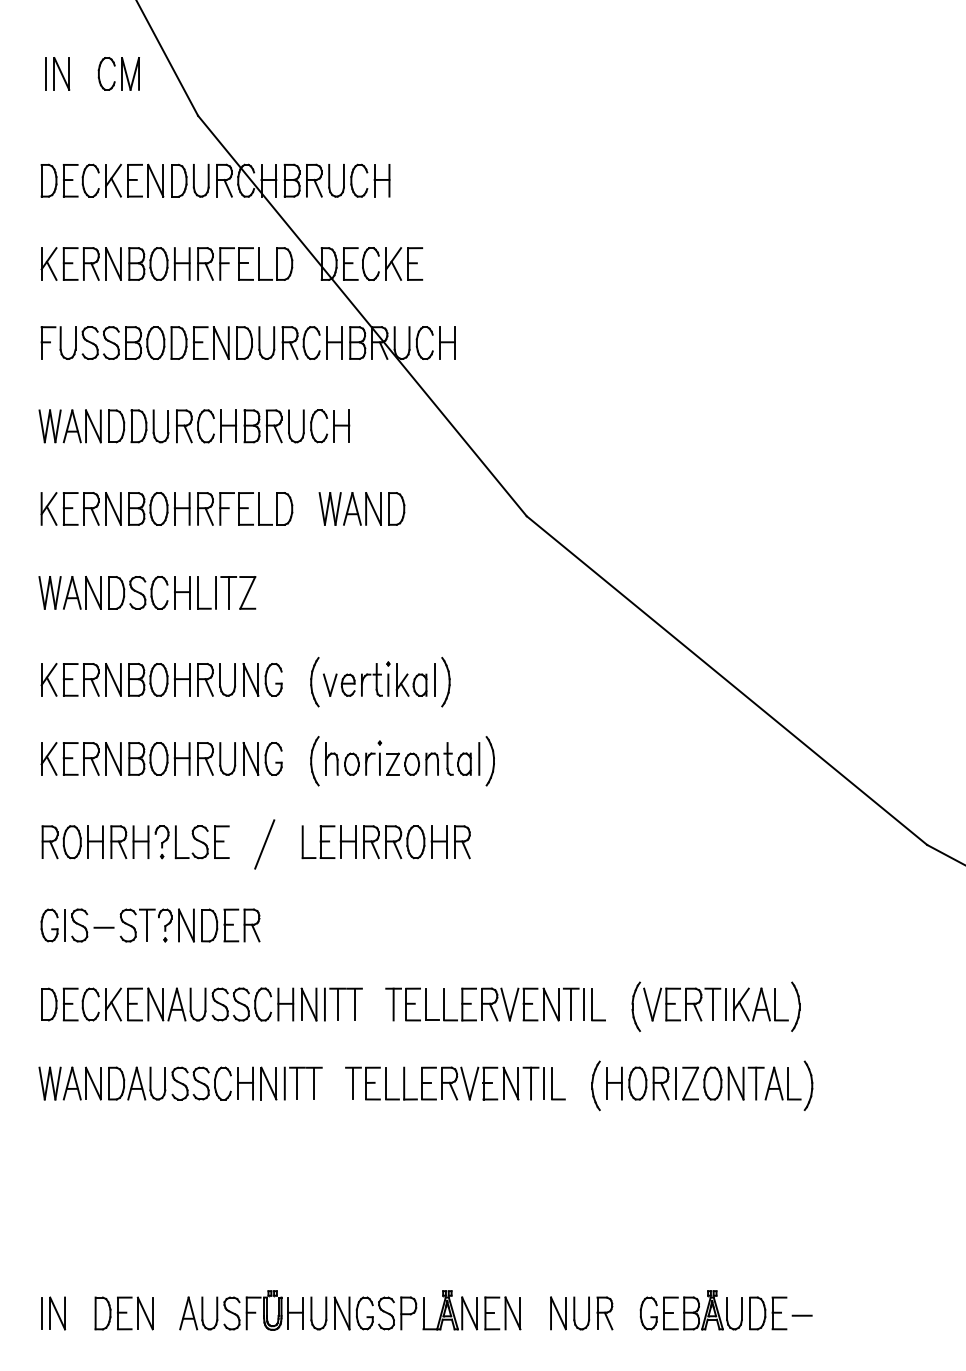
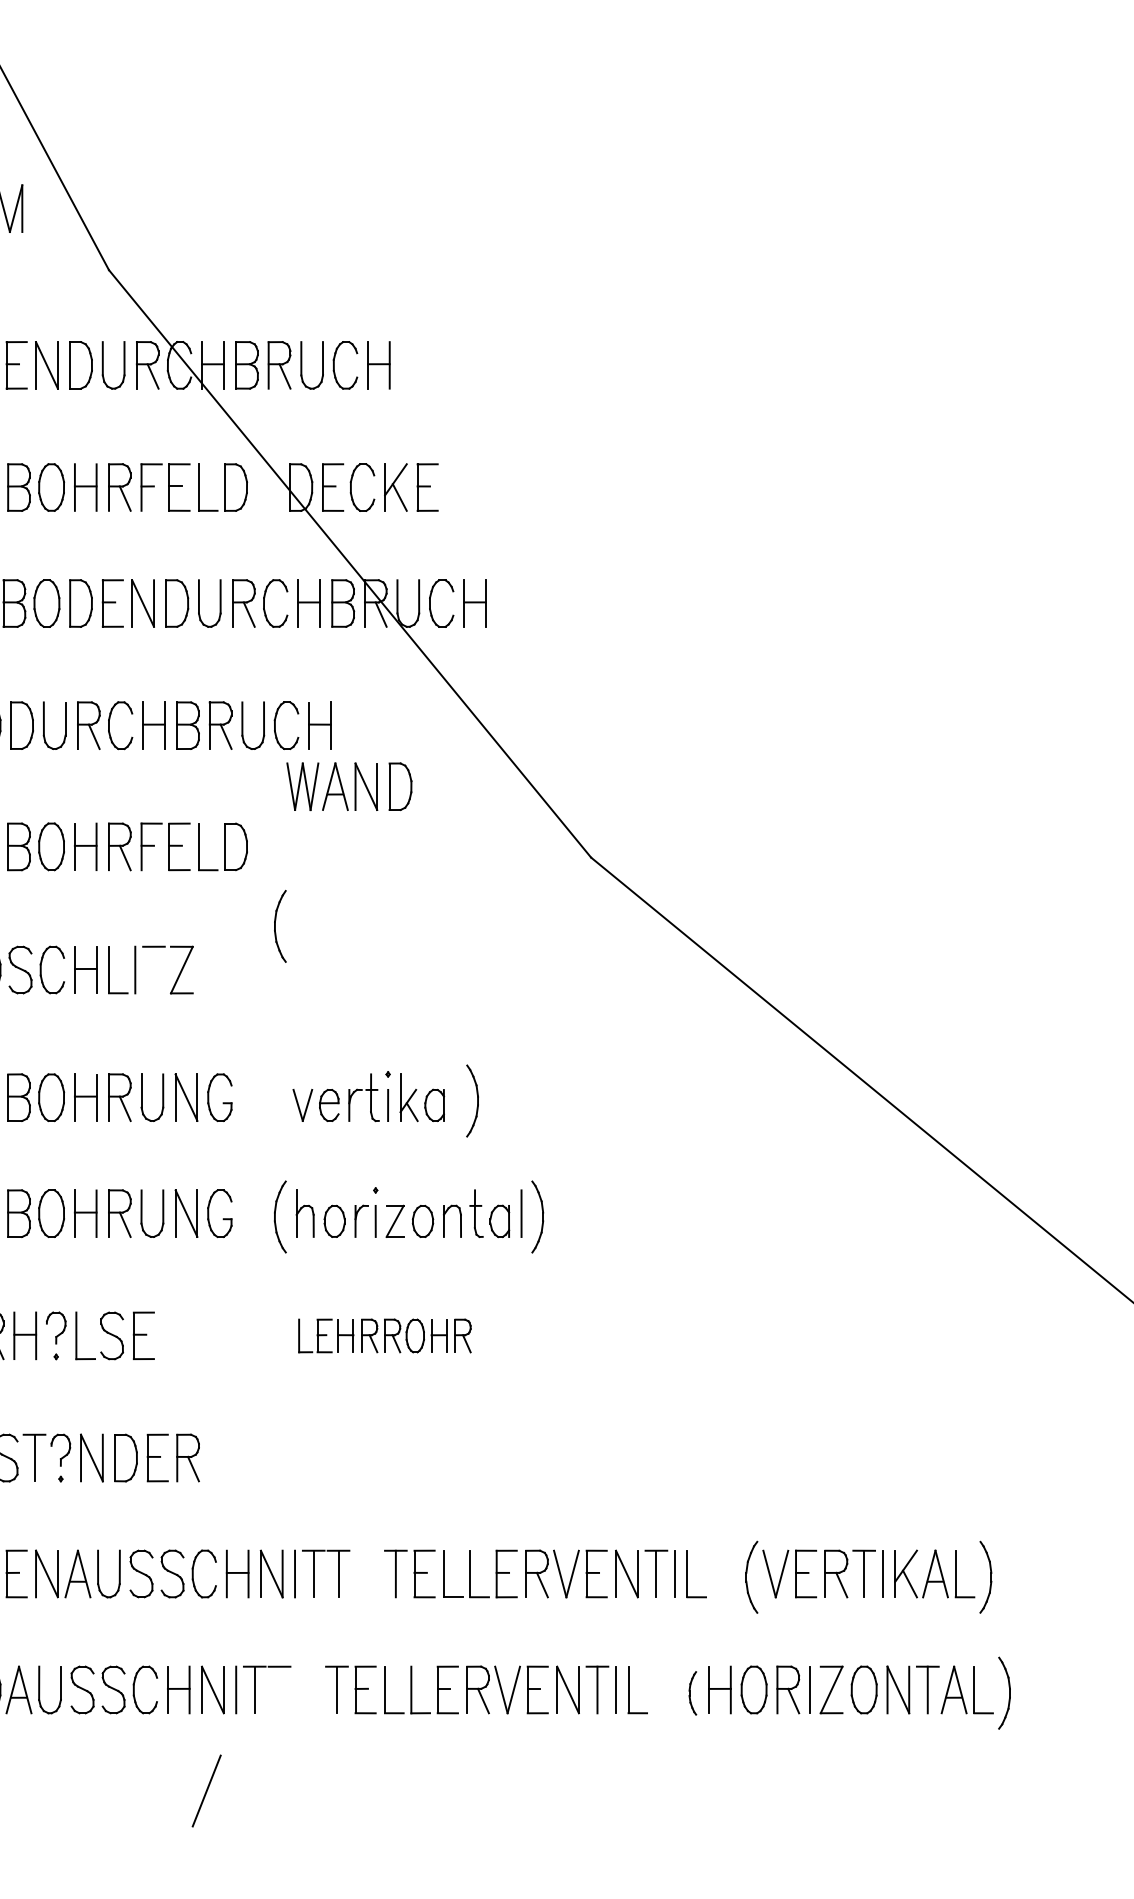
part: (361, 508) -> (348, 786), moved
line: (228, 592) -> (153, 969), removed
line: (434, 679) -> (455, 1097), removed
part: (314, 682) -> (279, 926), moved
part: (385, 842) -> (383, 1336), size x0.7
line: (264, 844) -> (206, 1791), moved
line: (314, 1083) -> (279, 1689), removed
part: (595, 1085) -> (692, 1692), size x0.6

